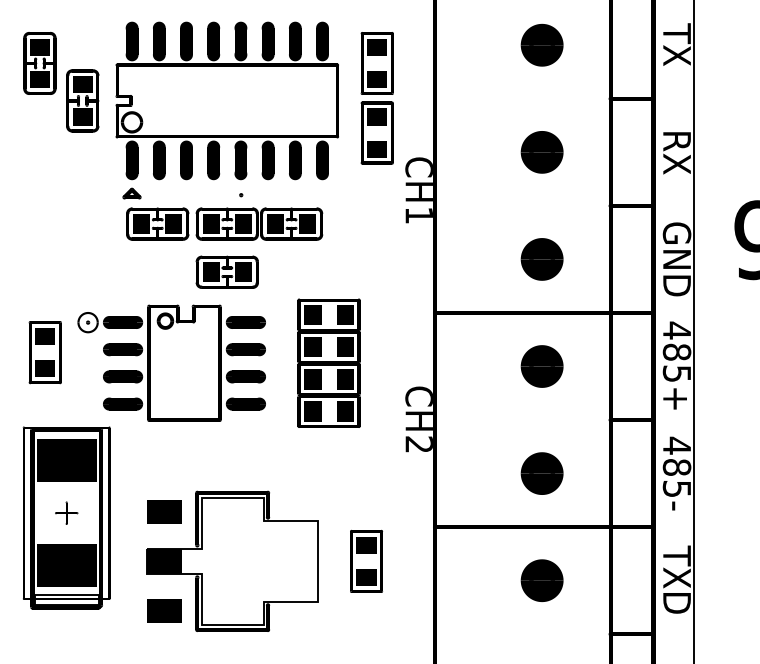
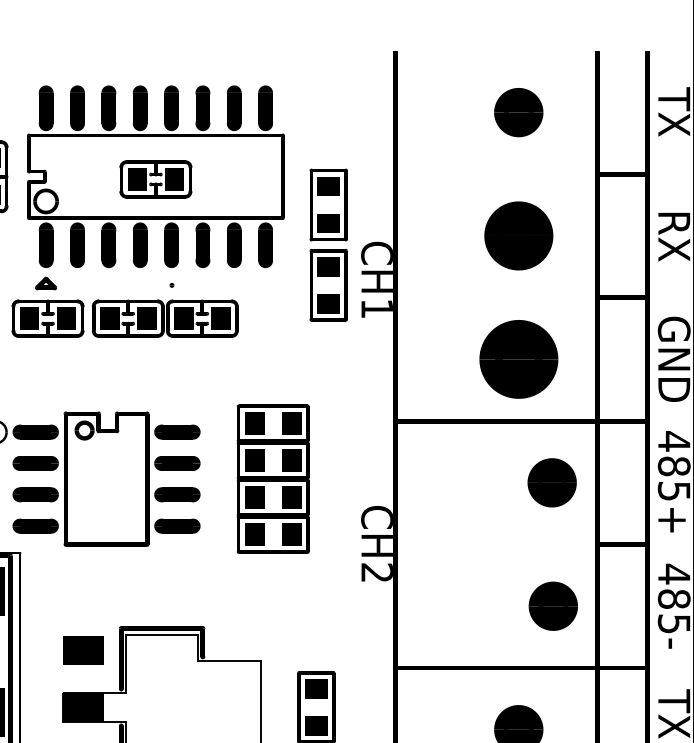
part: (376, 98) -> (327, 245), moved
part: (541, 152) -> (518, 236), size x1.4
part: (224, 223) -> (125, 318), moved
part: (541, 259) -> (518, 359), size x1.6
part: (226, 271) -> (154, 178), moved
part: (541, 366) -> (551, 482), moved
part: (541, 473) -> (552, 606), moved

